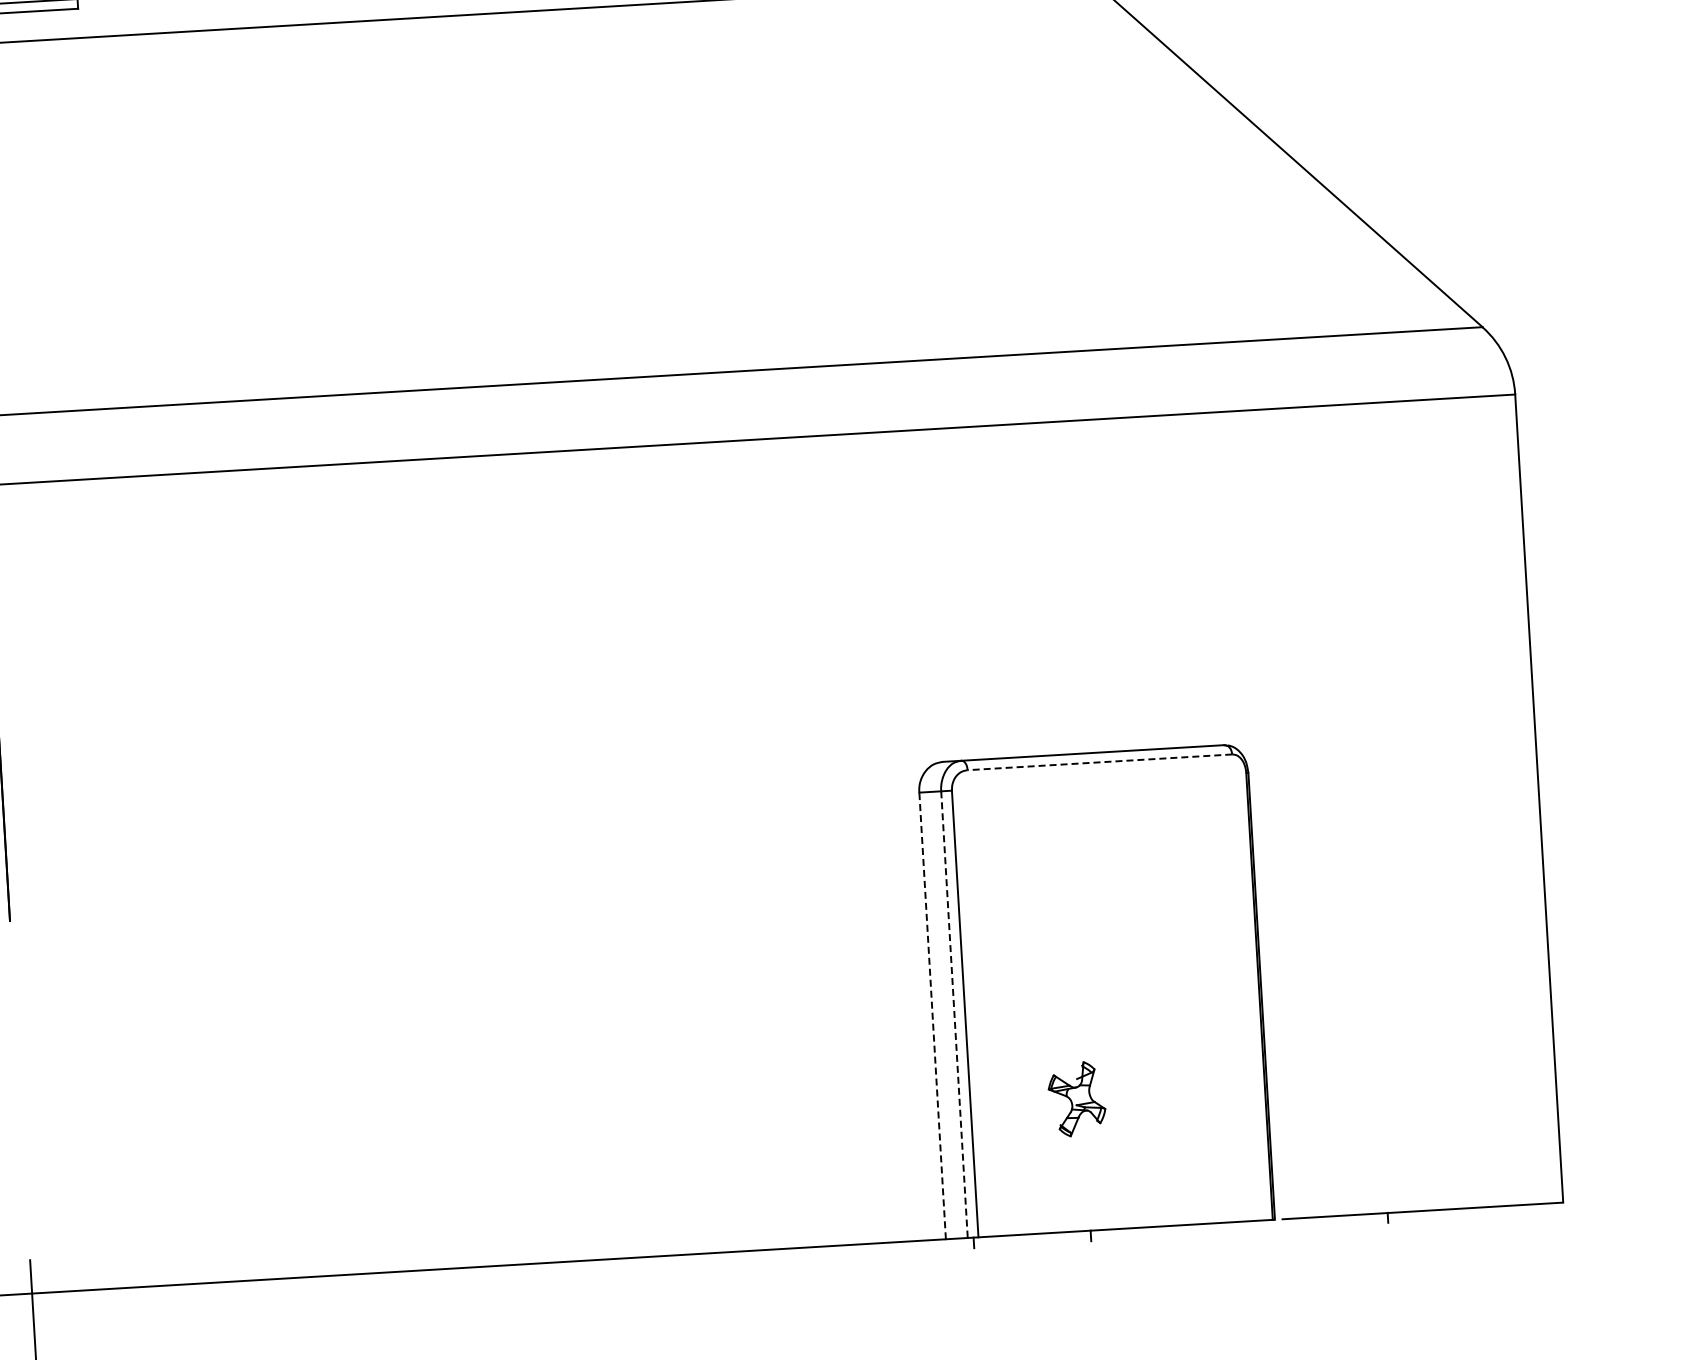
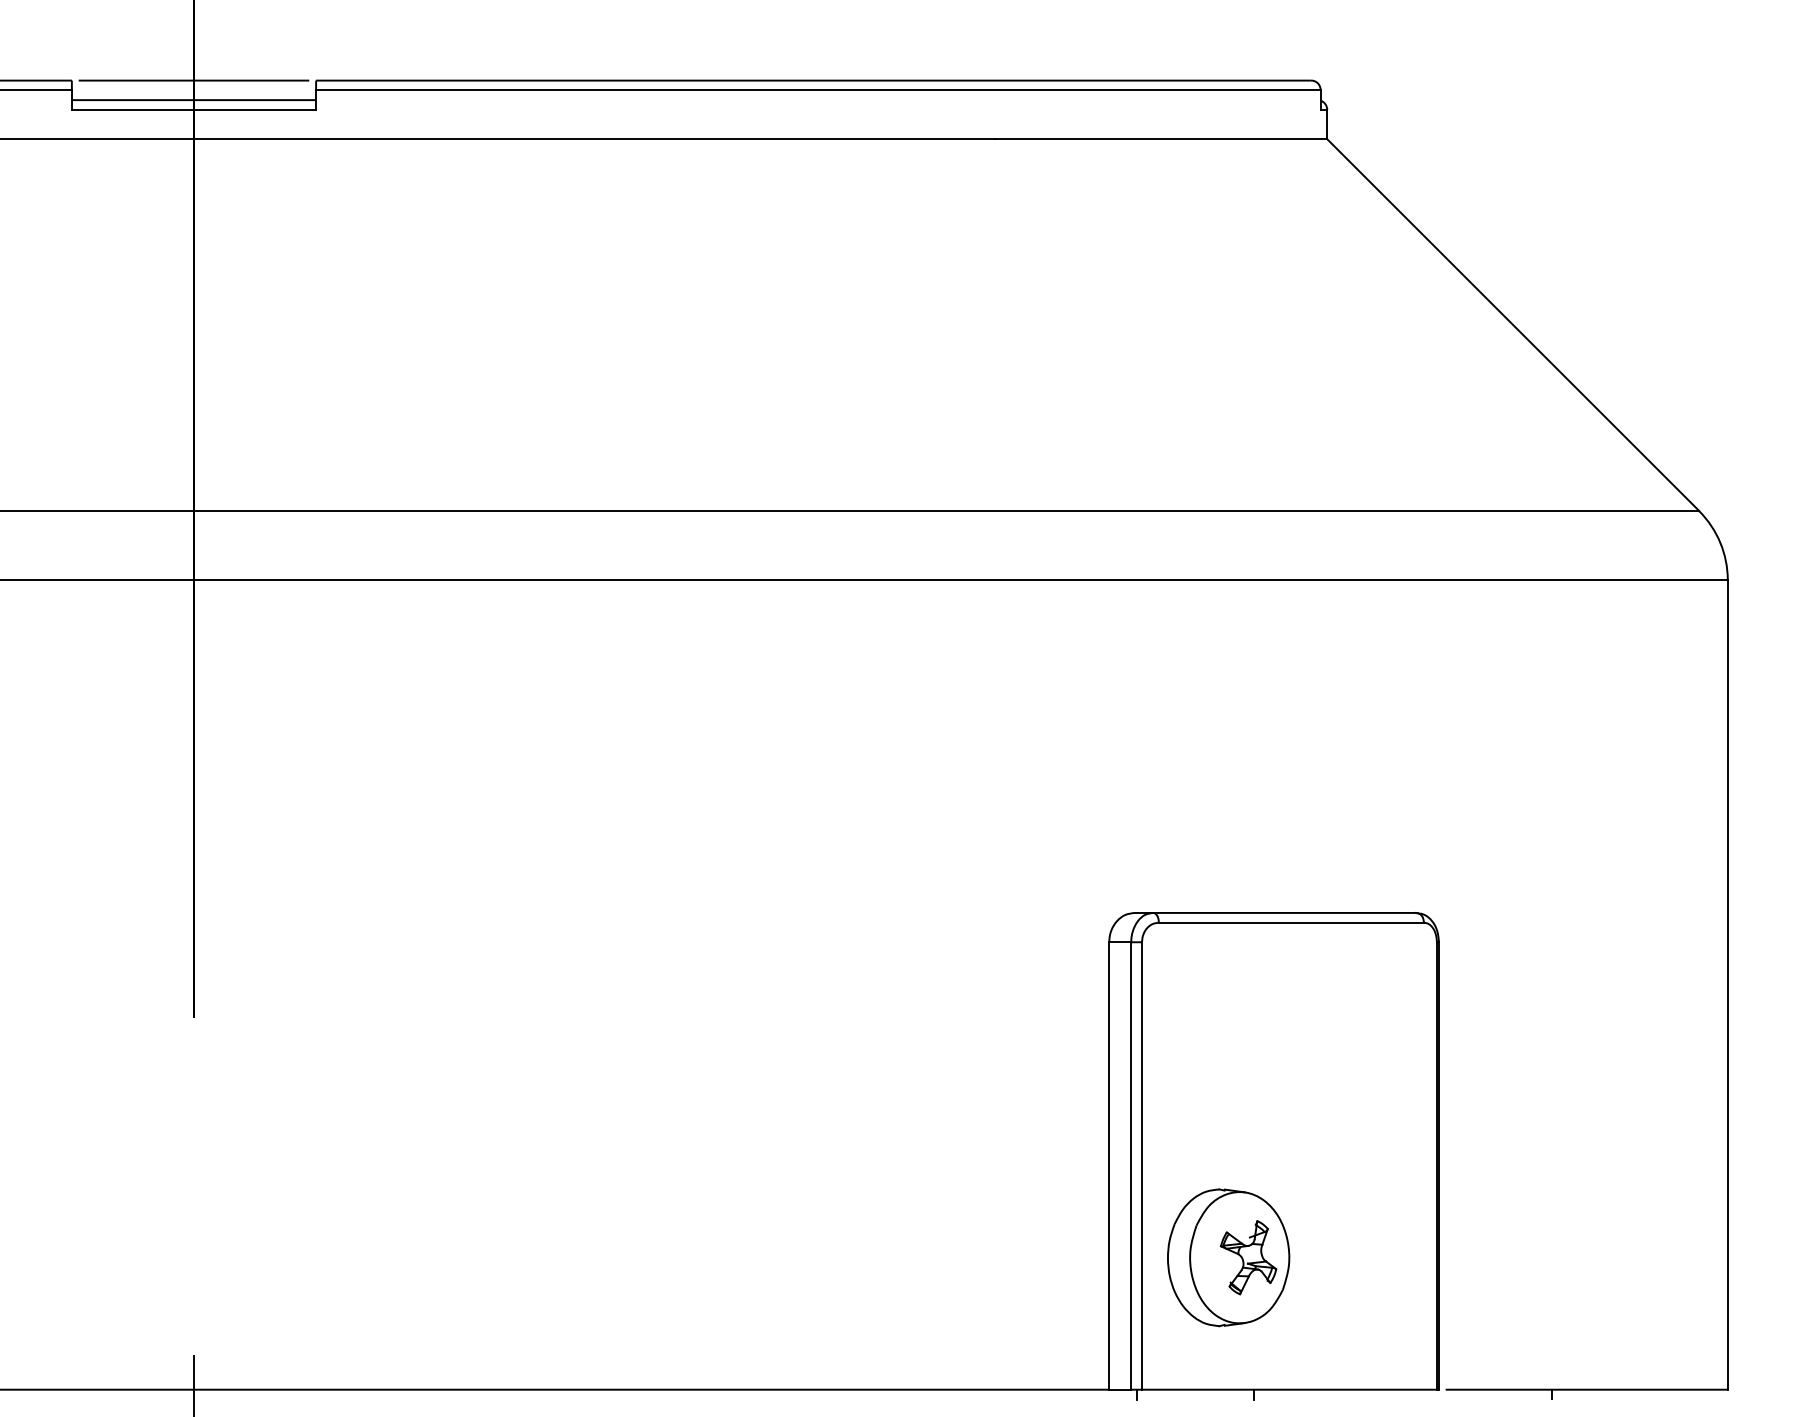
line: (1099, 762) -> (1291, 922), dashed -> solid
line: (954, 1014) -> (1131, 1165), dashed -> solid
line: (932, 1015) -> (1109, 1165), dashed -> solid
part: (1056, 1100) -> (1228, 1257), added

